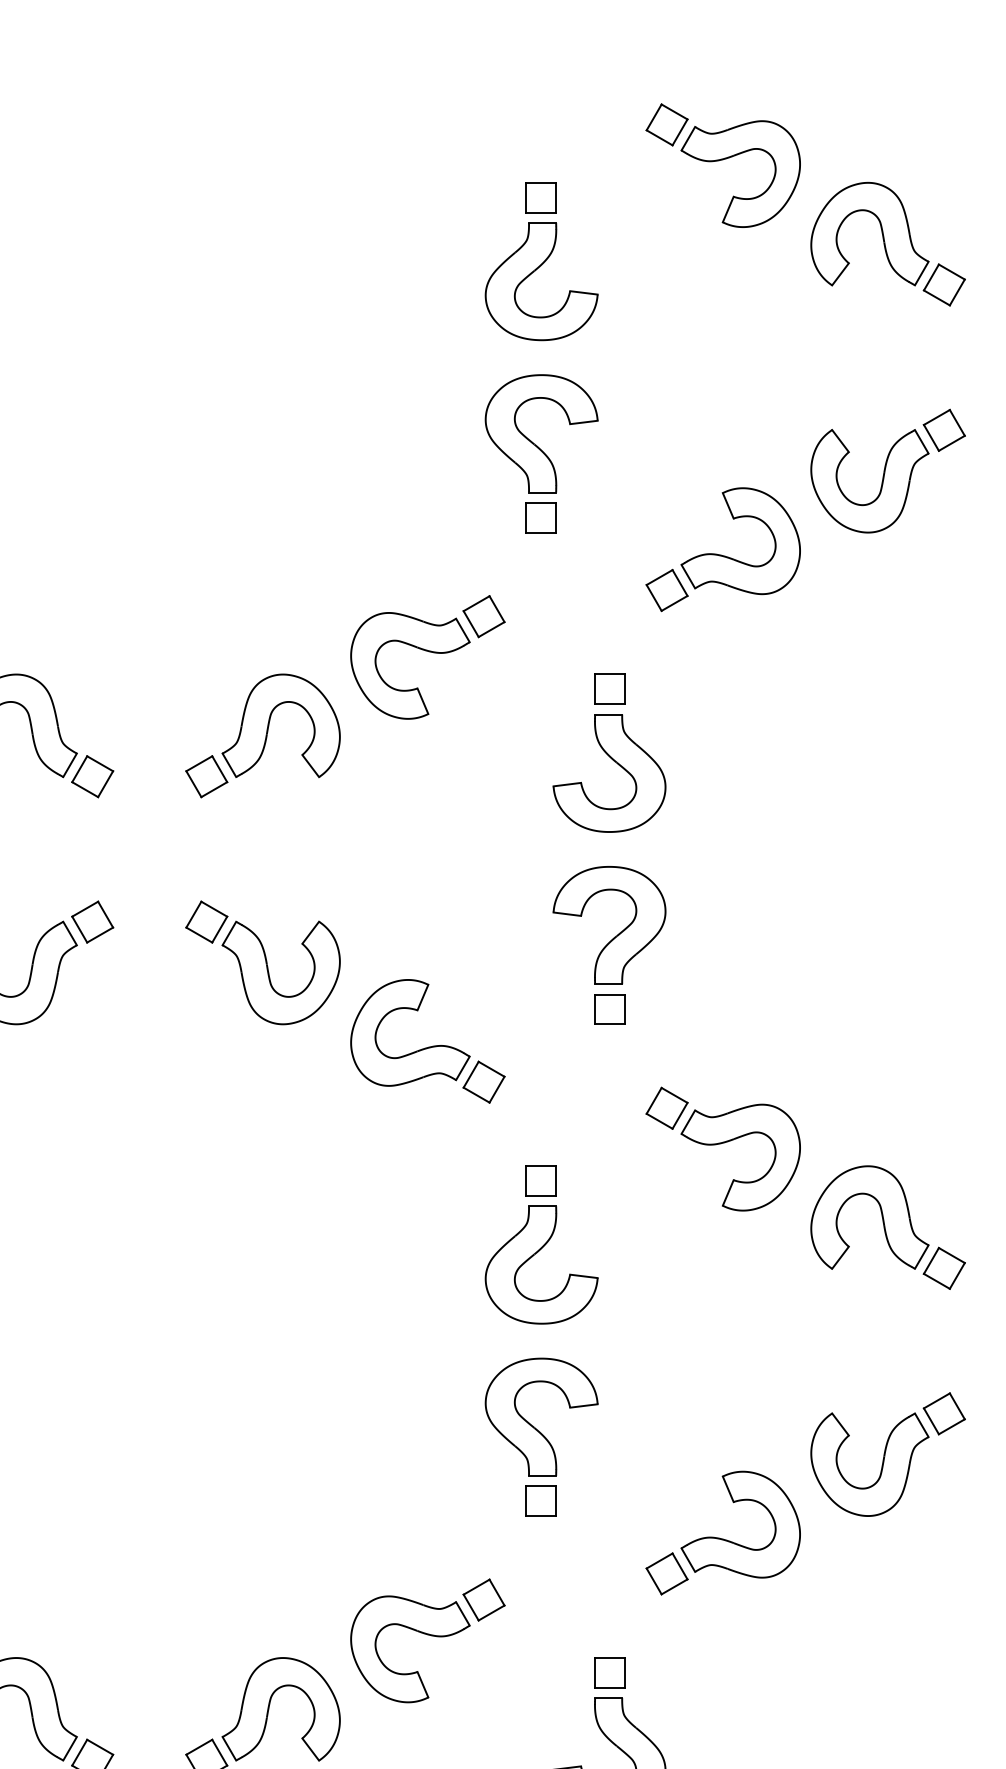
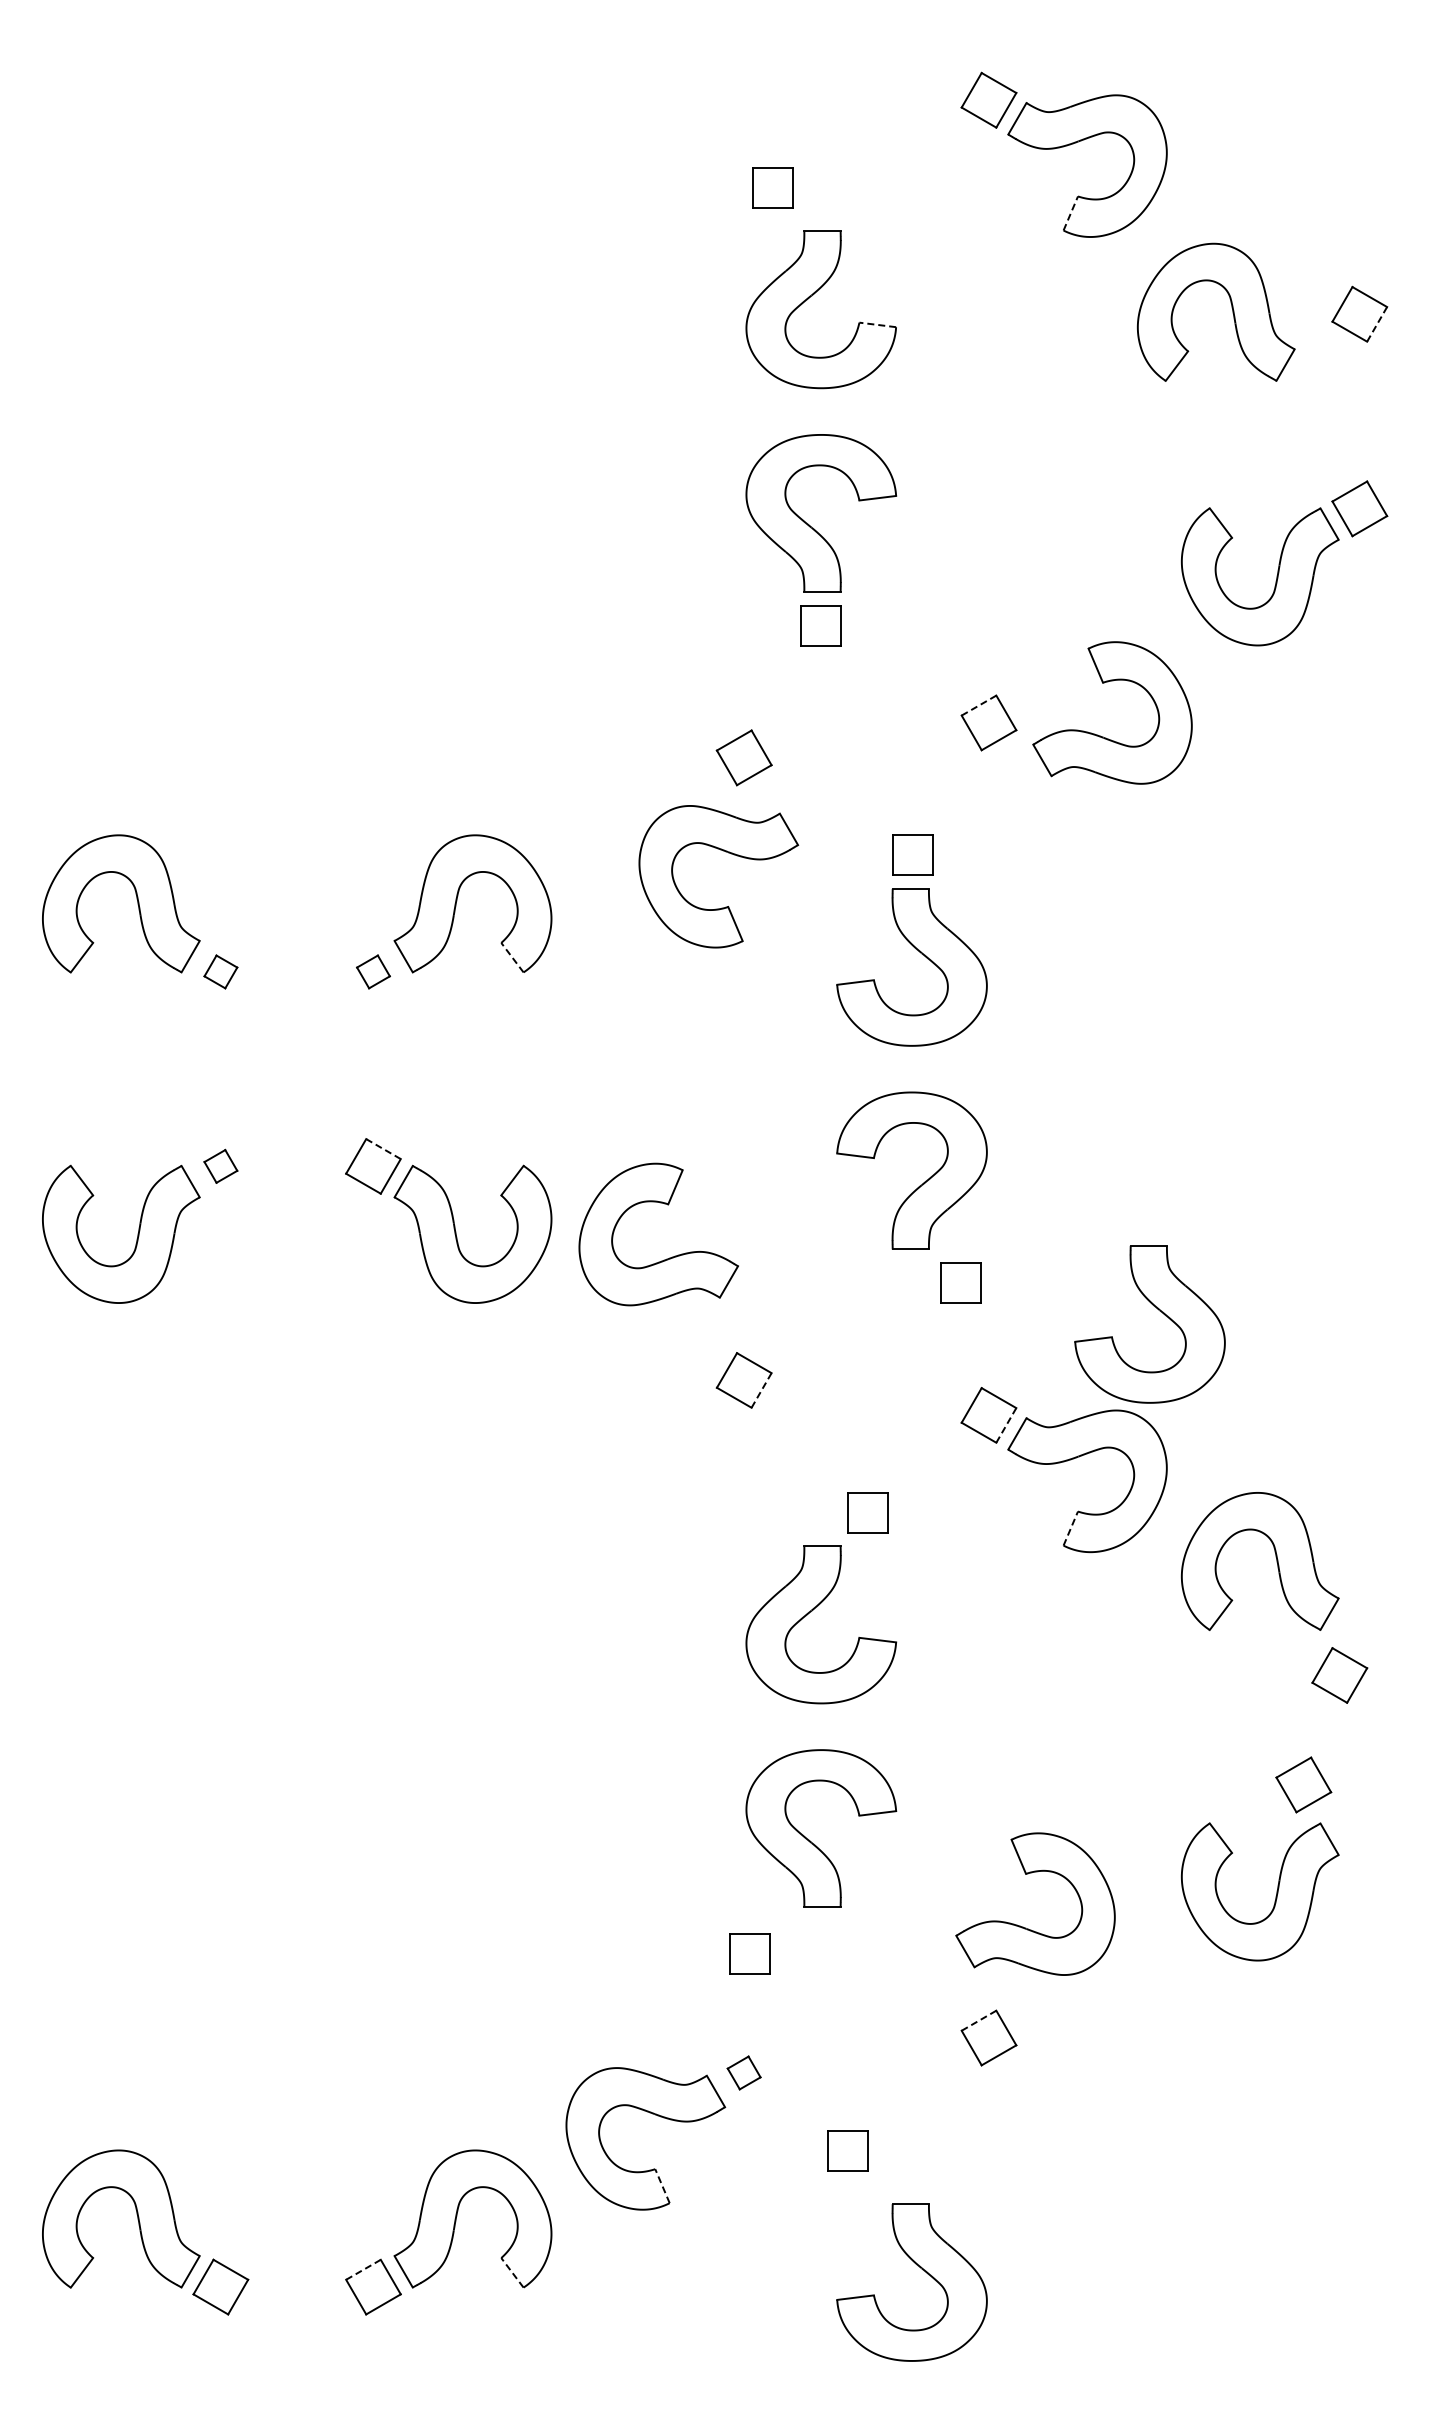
part: (541, 197) -> (772, 187), moved
line: (728, 209) -> (1070, 213), solid -> dashed
part: (881, 231) -> (1231, 308), moved
line: (583, 292) -> (877, 324), solid -> dashed
line: (957, 292) -> (1377, 324), solid -> dashed
part: (734, 558) -> (1103, 736), moved
line: (659, 577) -> (979, 705), solid -> dashed
part: (415, 647) -> (725, 852), moved
line: (310, 765) -> (512, 957), solid -> dashed
part: (92, 776) -> (220, 971), size x0.6
part: (206, 776) -> (373, 971), size x0.6
line: (214, 909) -> (383, 1149), solid -> dashed
part: (92, 922) -> (220, 1166), size x0.6
part: (609, 1008) -> (960, 1282), moved
part: (794, 1030) -> (1159, 1311), added
part: (416, 1050) -> (666, 1258), moved
line: (496, 1089) -> (761, 1390), solid -> dashed
line: (680, 1115) -> (1006, 1425), solid -> dashed
part: (541, 1180) -> (867, 1512), moved
line: (728, 1192) -> (1070, 1528), solid -> dashed
part: (944, 1268) -> (1339, 1675), moved
part: (944, 1413) -> (1303, 1784), moved
part: (541, 1501) -> (749, 1953), moved
part: (731, 1541) -> (1023, 1926), moved
line: (659, 1560) -> (978, 2020), solid -> dashed
part: (483, 1599) -> (743, 2072), size x0.6
part: (609, 1672) -> (847, 2150), moved
line: (422, 1684) -> (662, 2185), solid -> dashed
line: (199, 1747) -> (363, 2269), solid -> dashed
line: (310, 1749) -> (512, 2272), solid -> dashed

